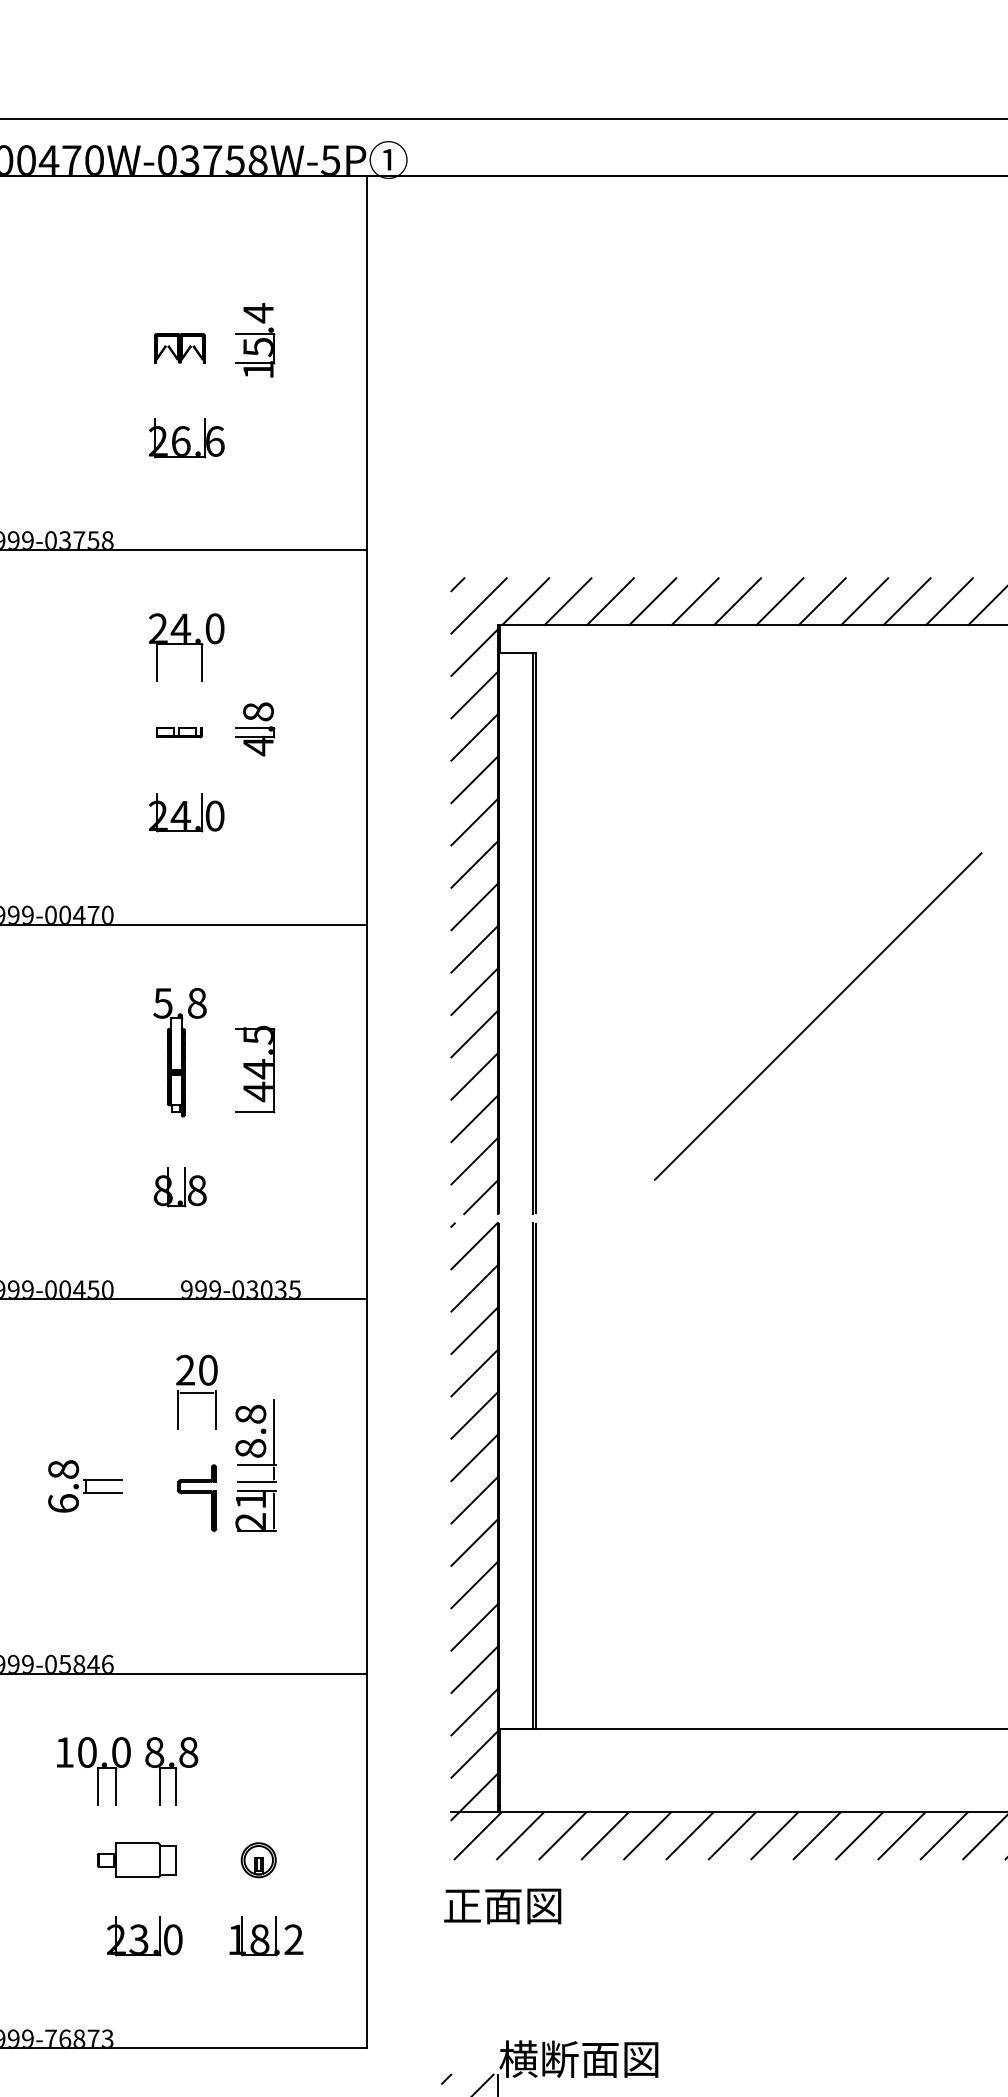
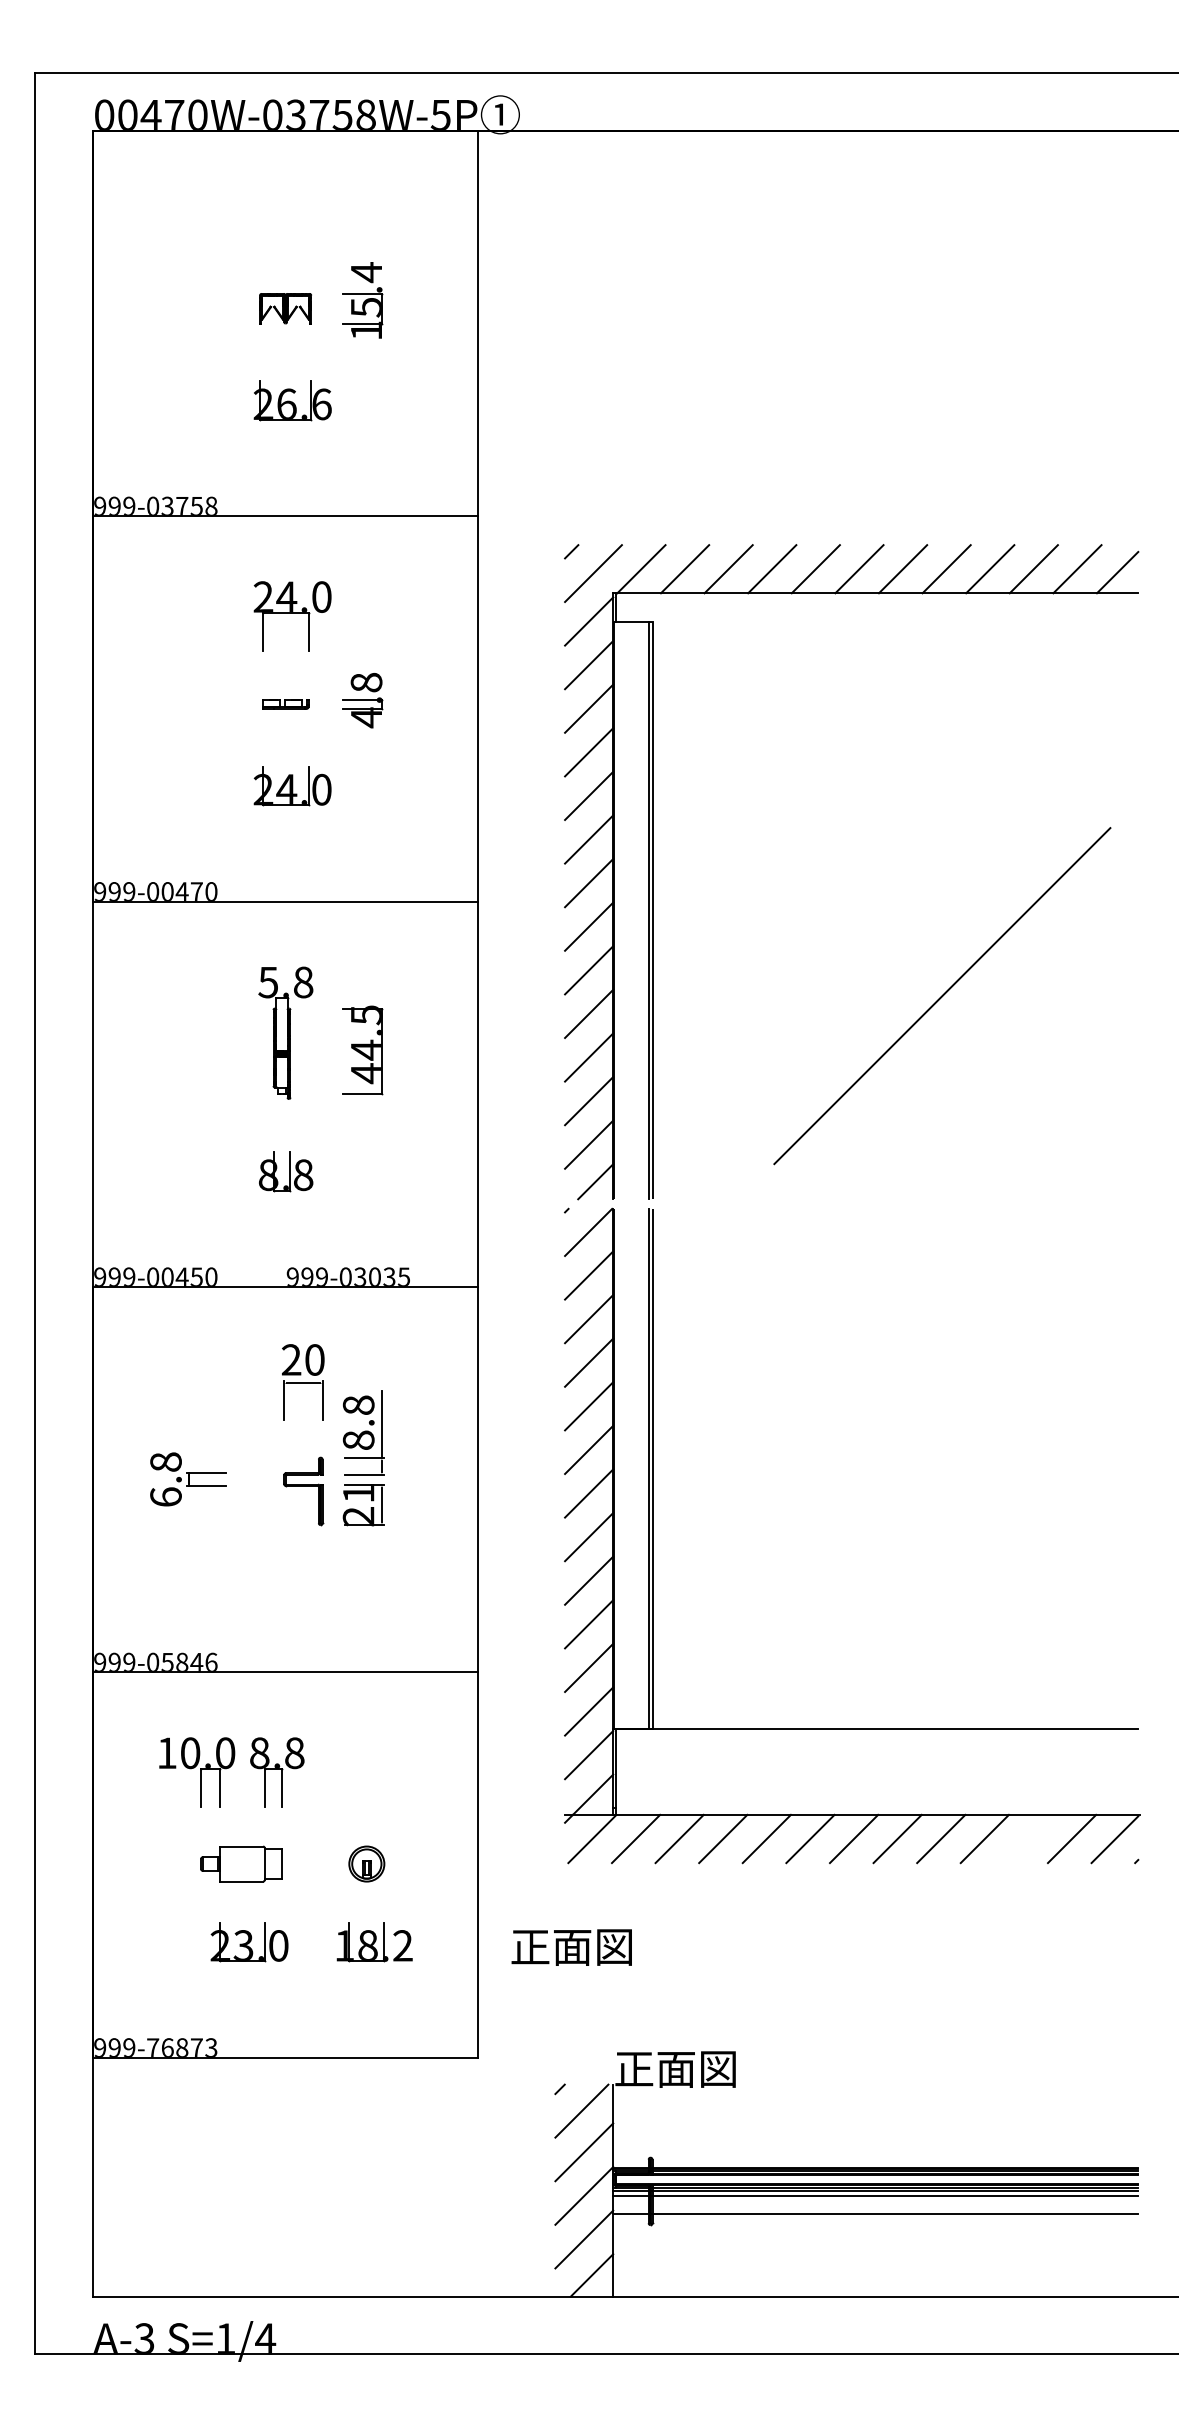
line: (901, 1835) -> (1028, 1838), removed
text: (502, 1906) -> (571, 1947), moved
text: (578, 2058) -> (695, 2068), 横断面図 -> 正面図

